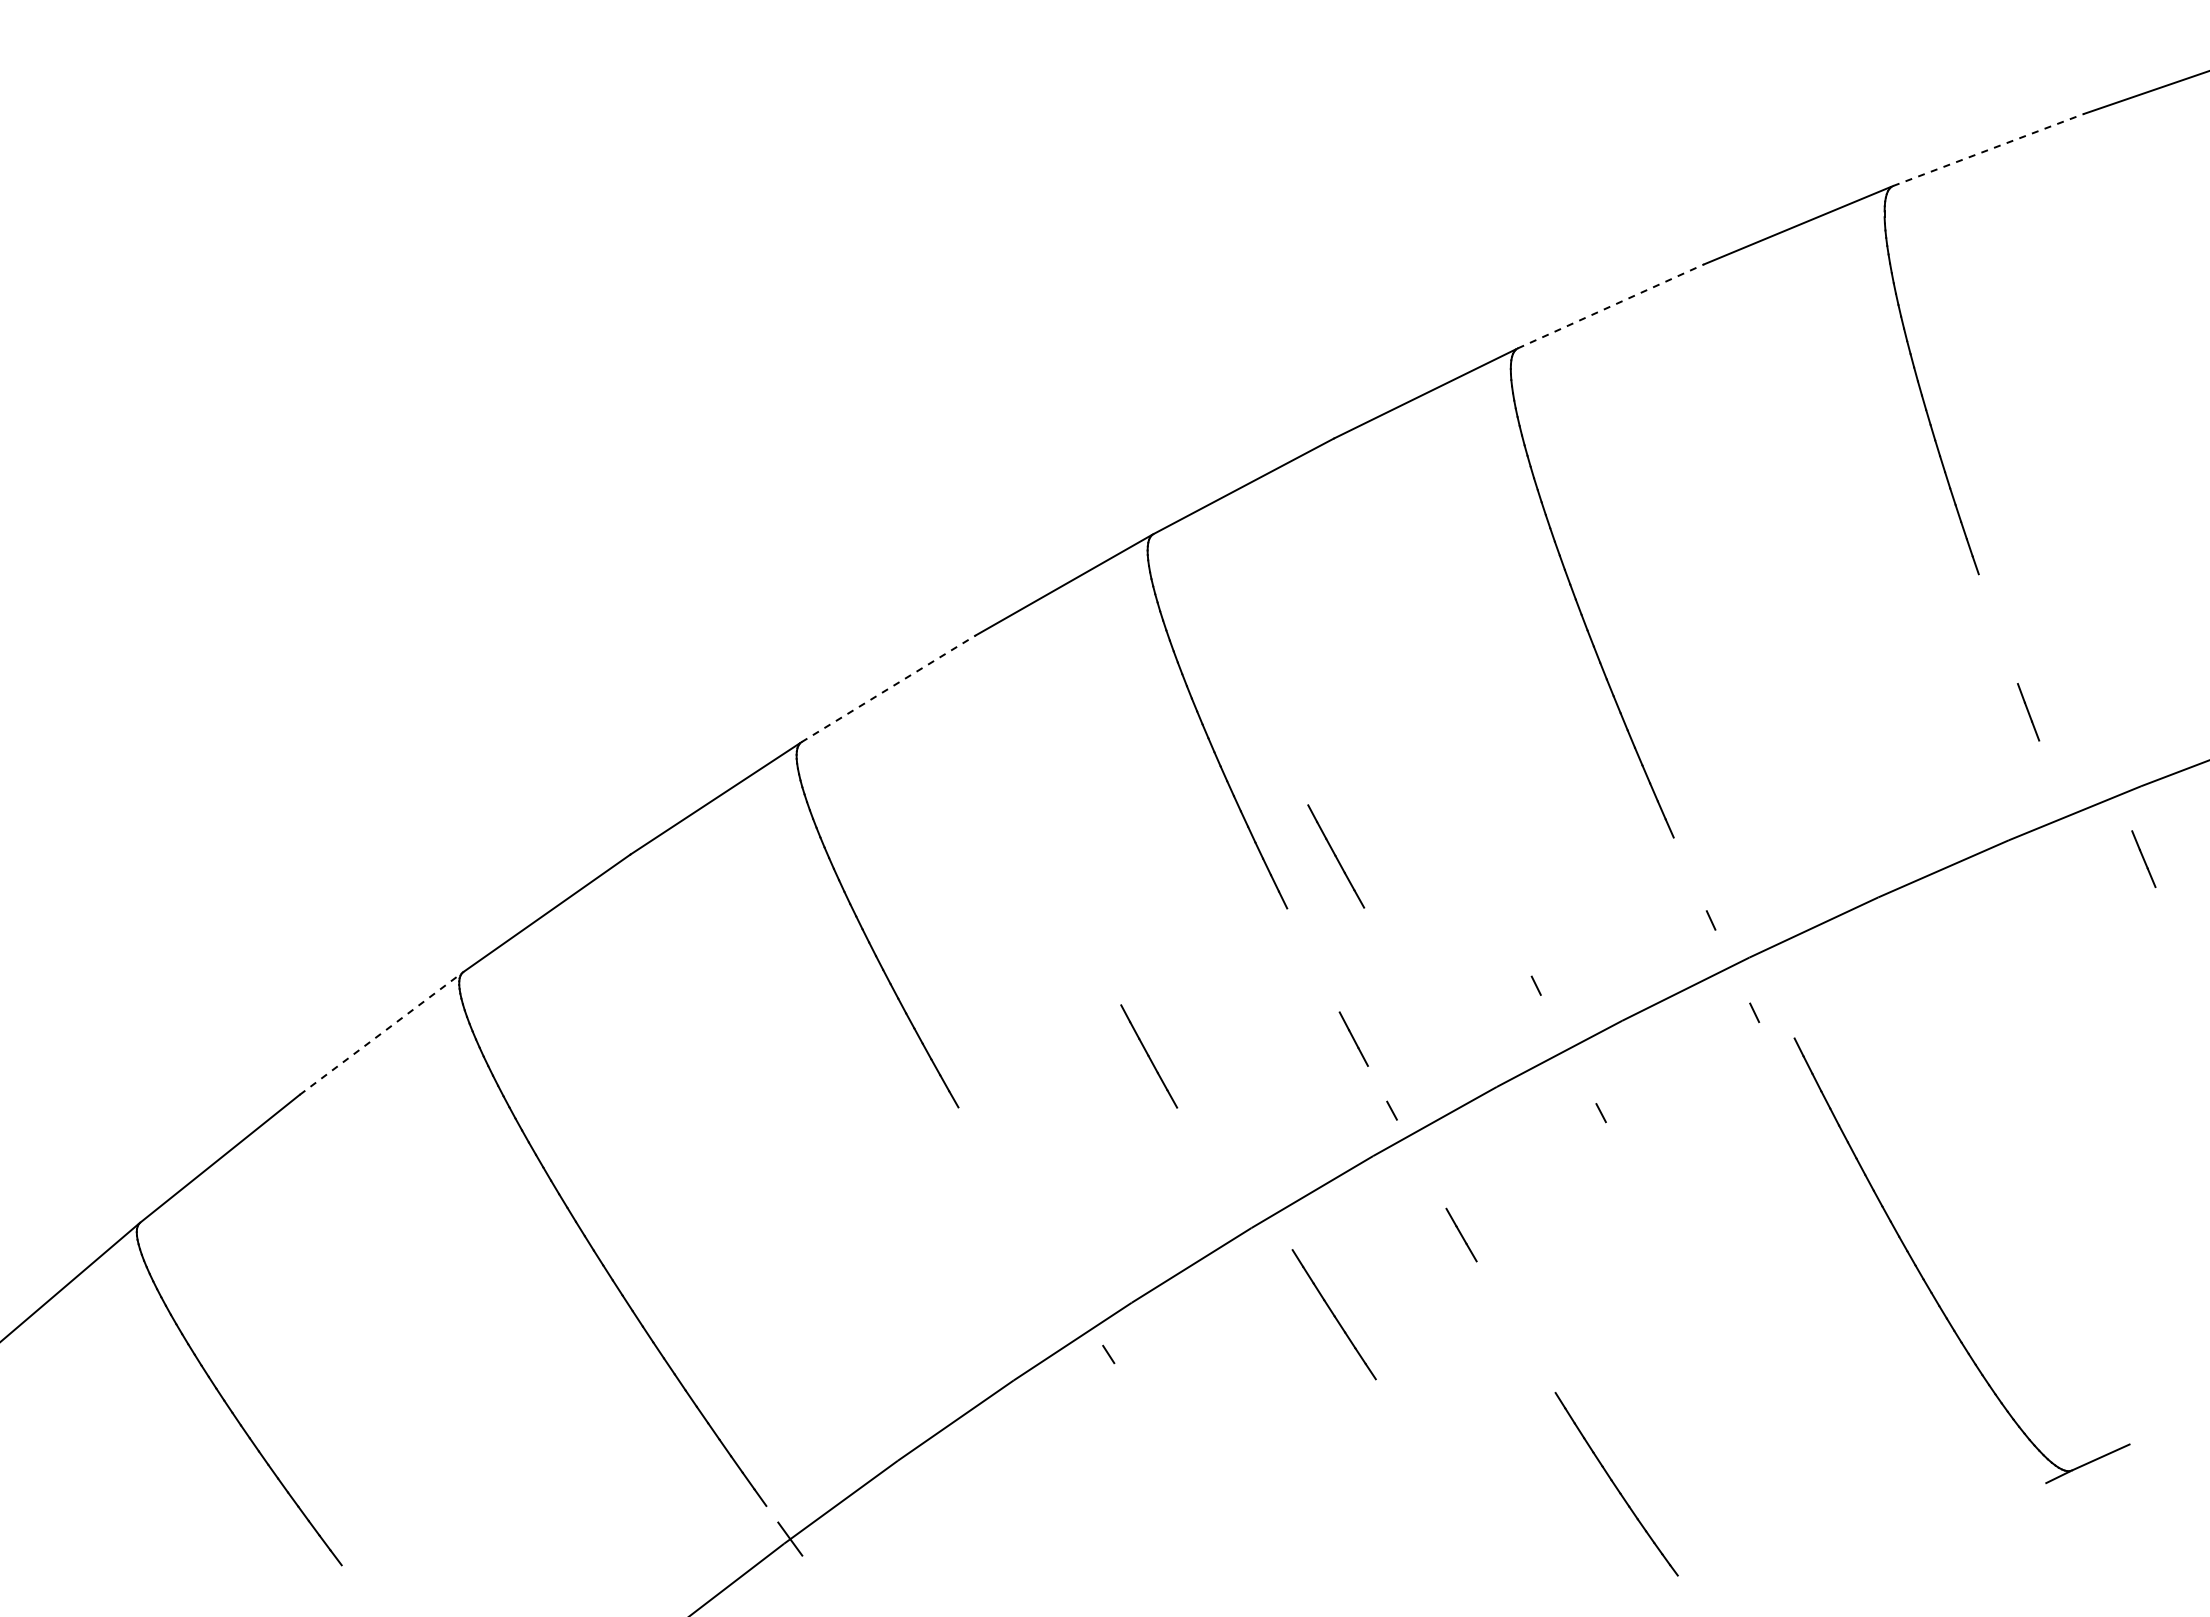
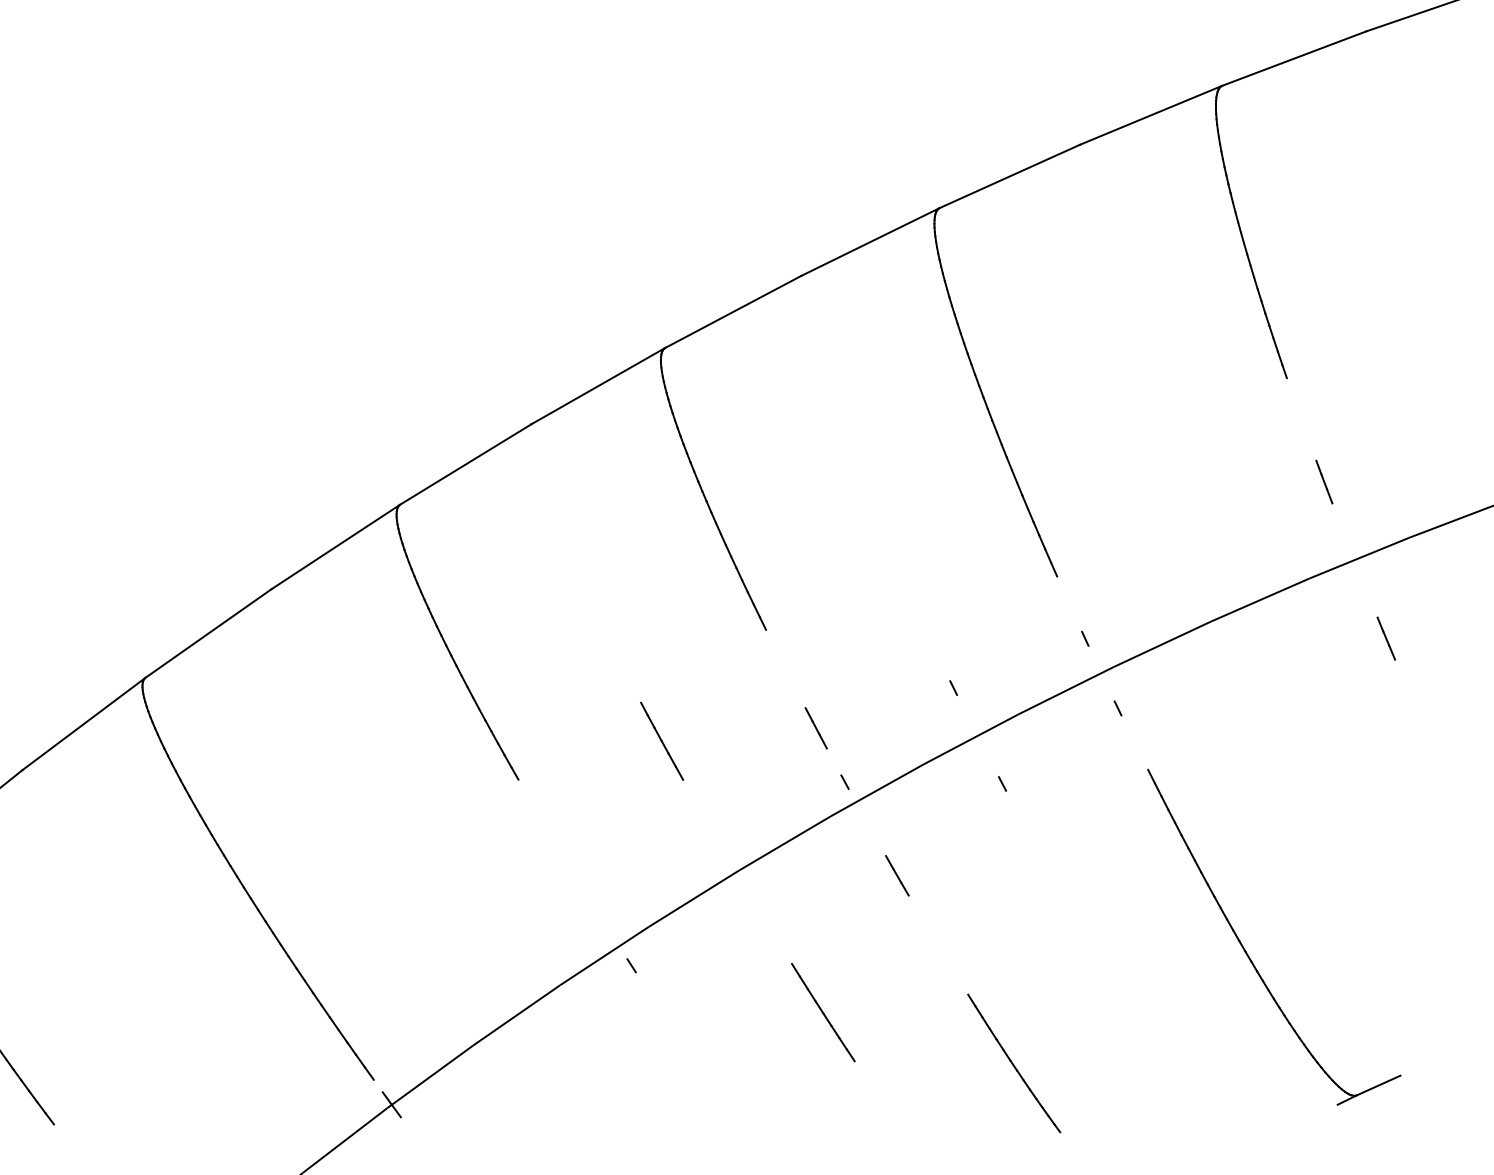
line: (1989, 149) -> (1294, 58), dashed -> solid
line: (1611, 306) -> (1010, 176), dashed -> solid
line: (888, 688) -> (465, 464), dashed -> solid
line: (1336, 856) -> (803, 590), removed
line: (2143, 858) -> (1386, 638), moved
line: (381, 1033) -> (83, 724), dashed -> solid
part: (1927, 1283) -> (1248, 954), moved
line: (1333, 1314) -> (822, 1012), moved

